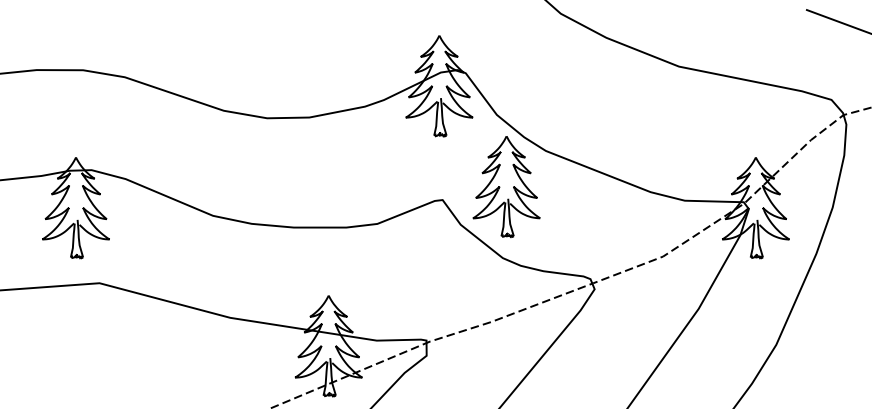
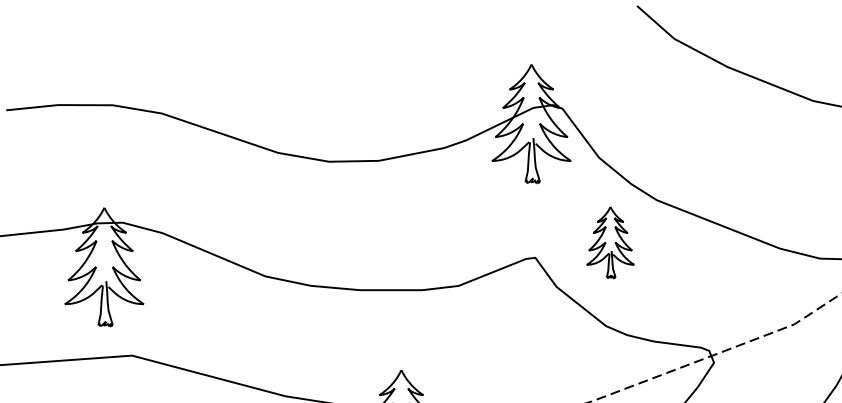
part: (506, 187) -> (610, 243), size x0.6

